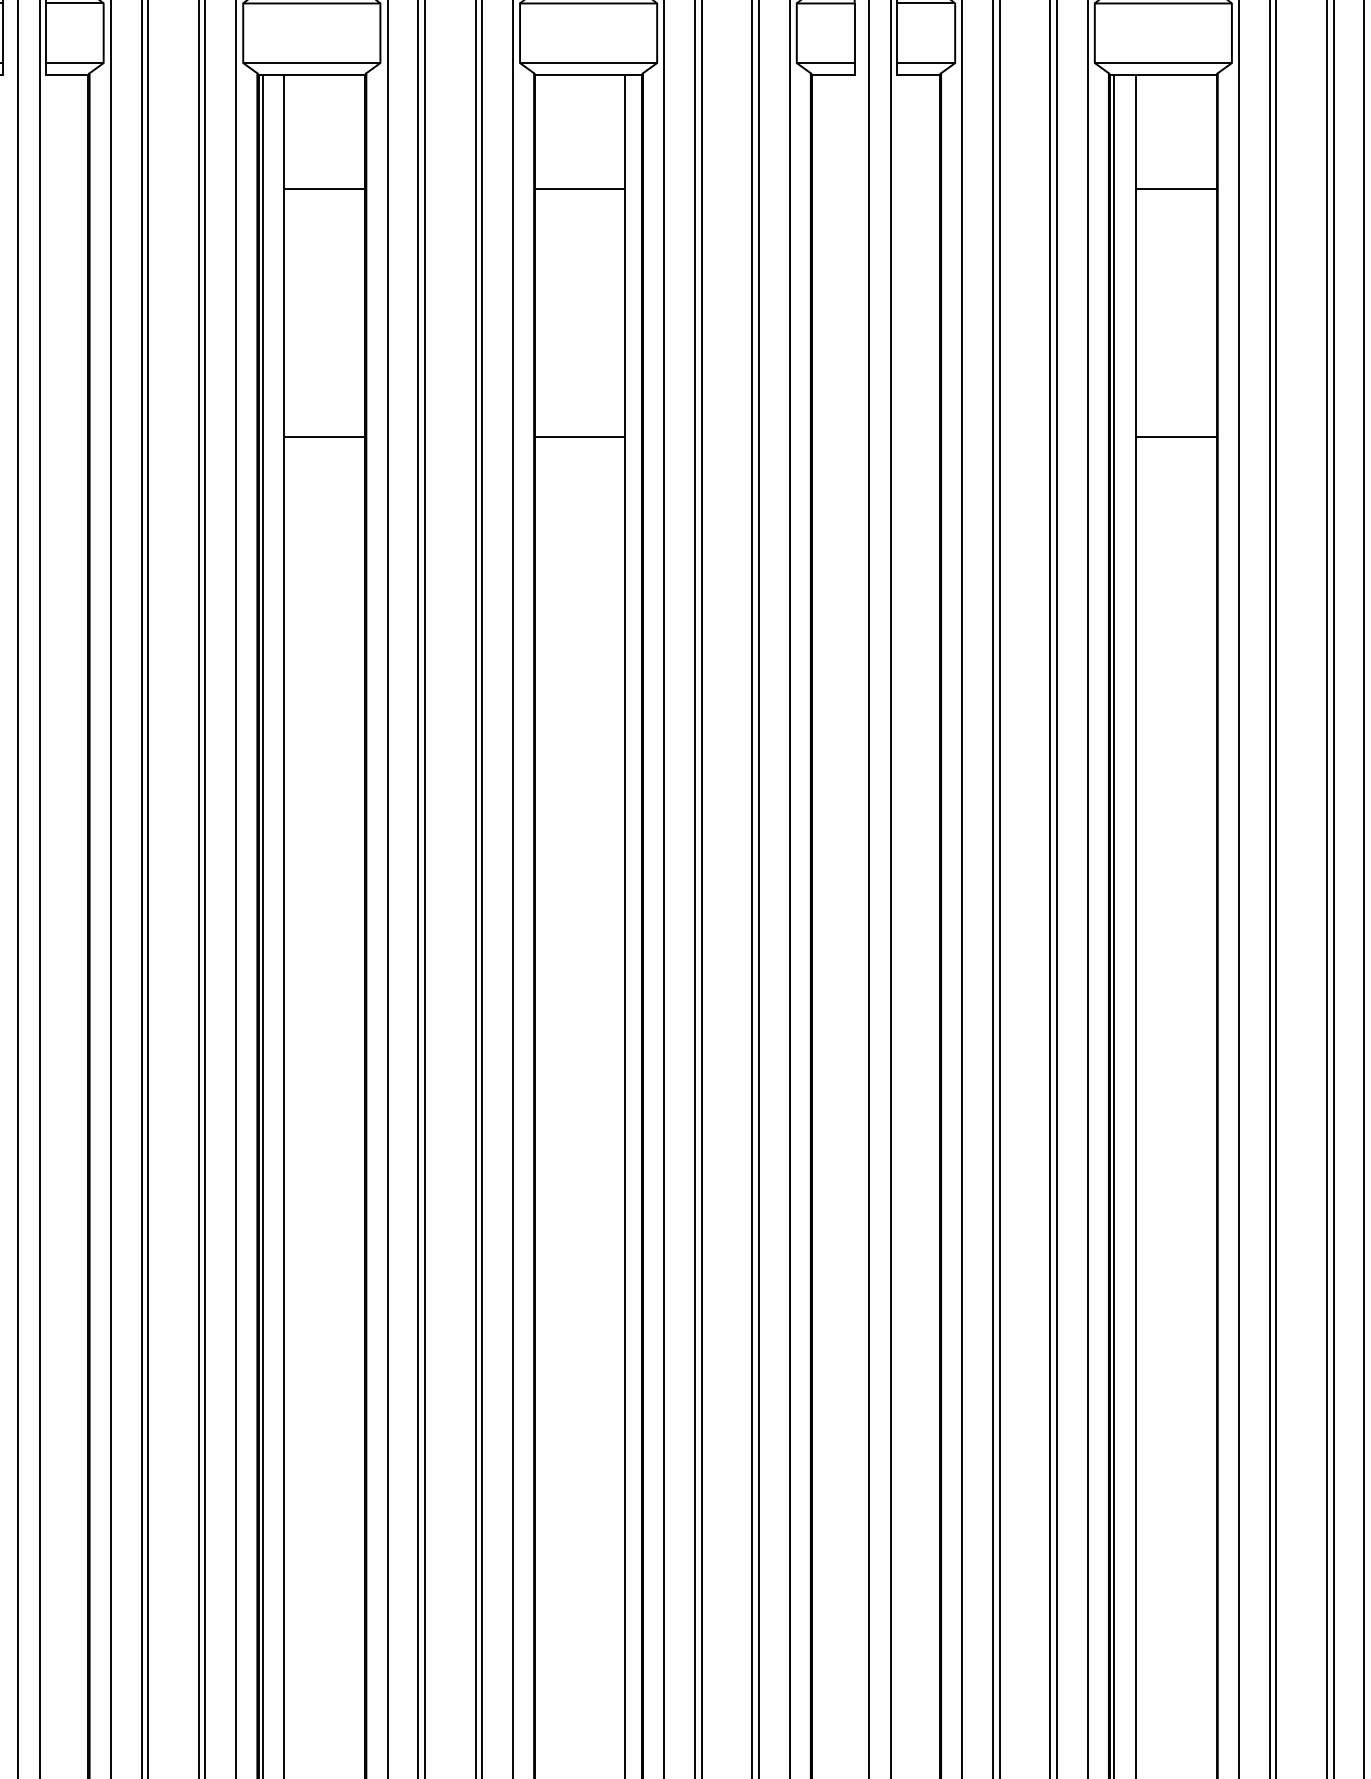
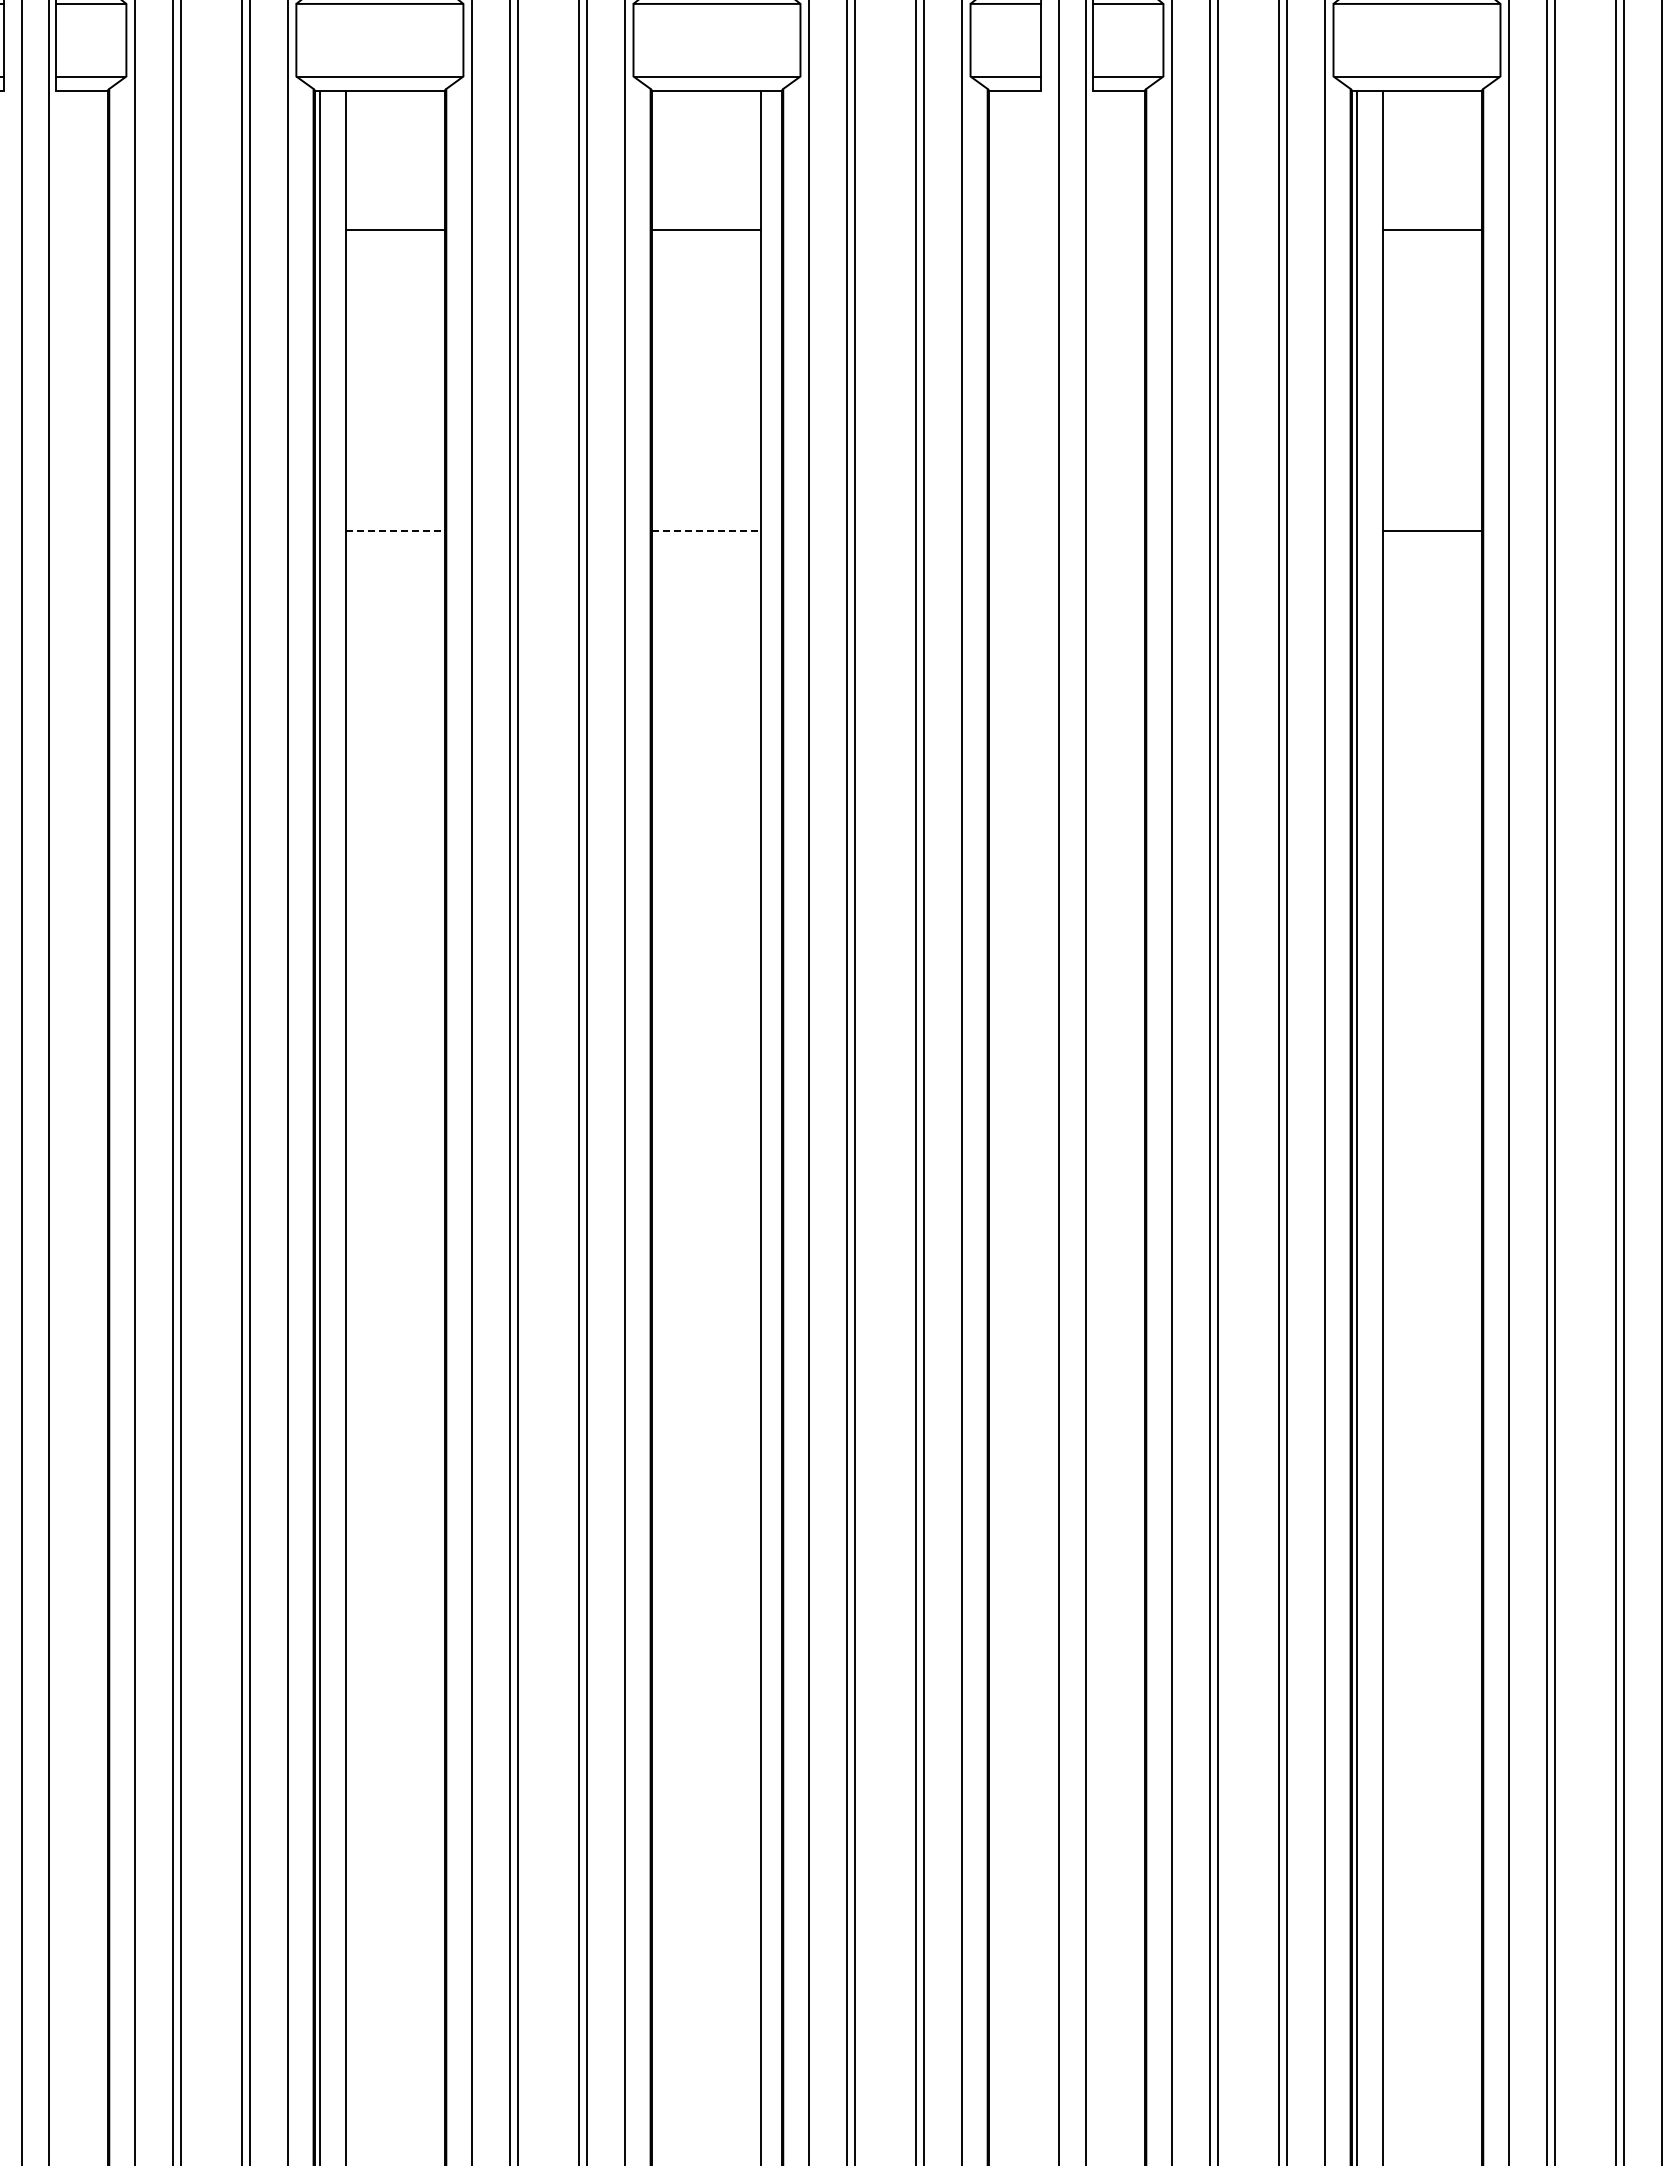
line: (324, 436) -> (395, 531), solid -> dashed
line: (580, 436) -> (707, 531), solid -> dashed

